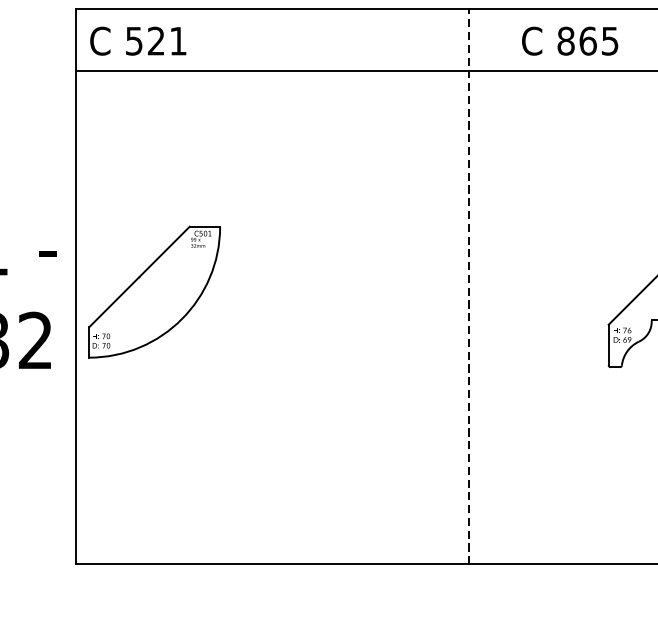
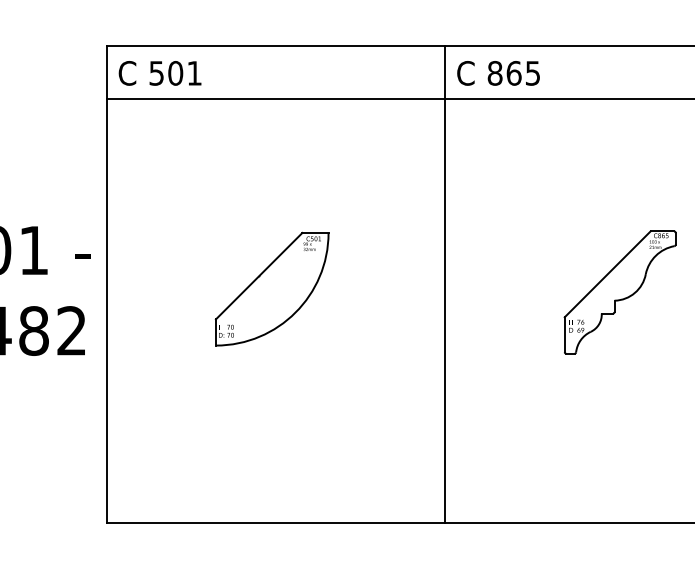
text: (156, 41) -> (175, 73), 521 -> 501
text: (570, 41) -> (498, 73), moved
line: (468, 286) -> (444, 284), dashed -> solid
part: (153, 291) -> (271, 288), moved

